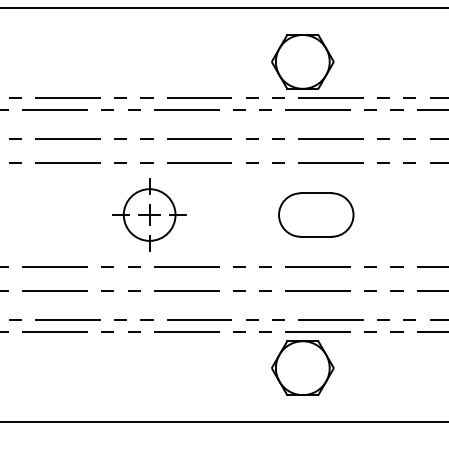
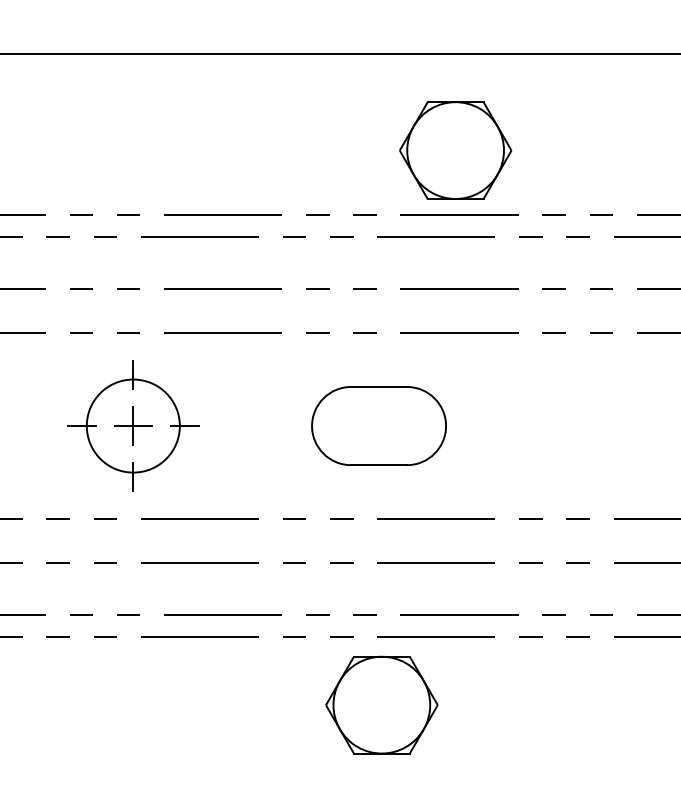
part: (302, 61) -> (455, 149), moved
part: (316, 214) -> (379, 425), moved
part: (302, 367) -> (381, 703), moved

